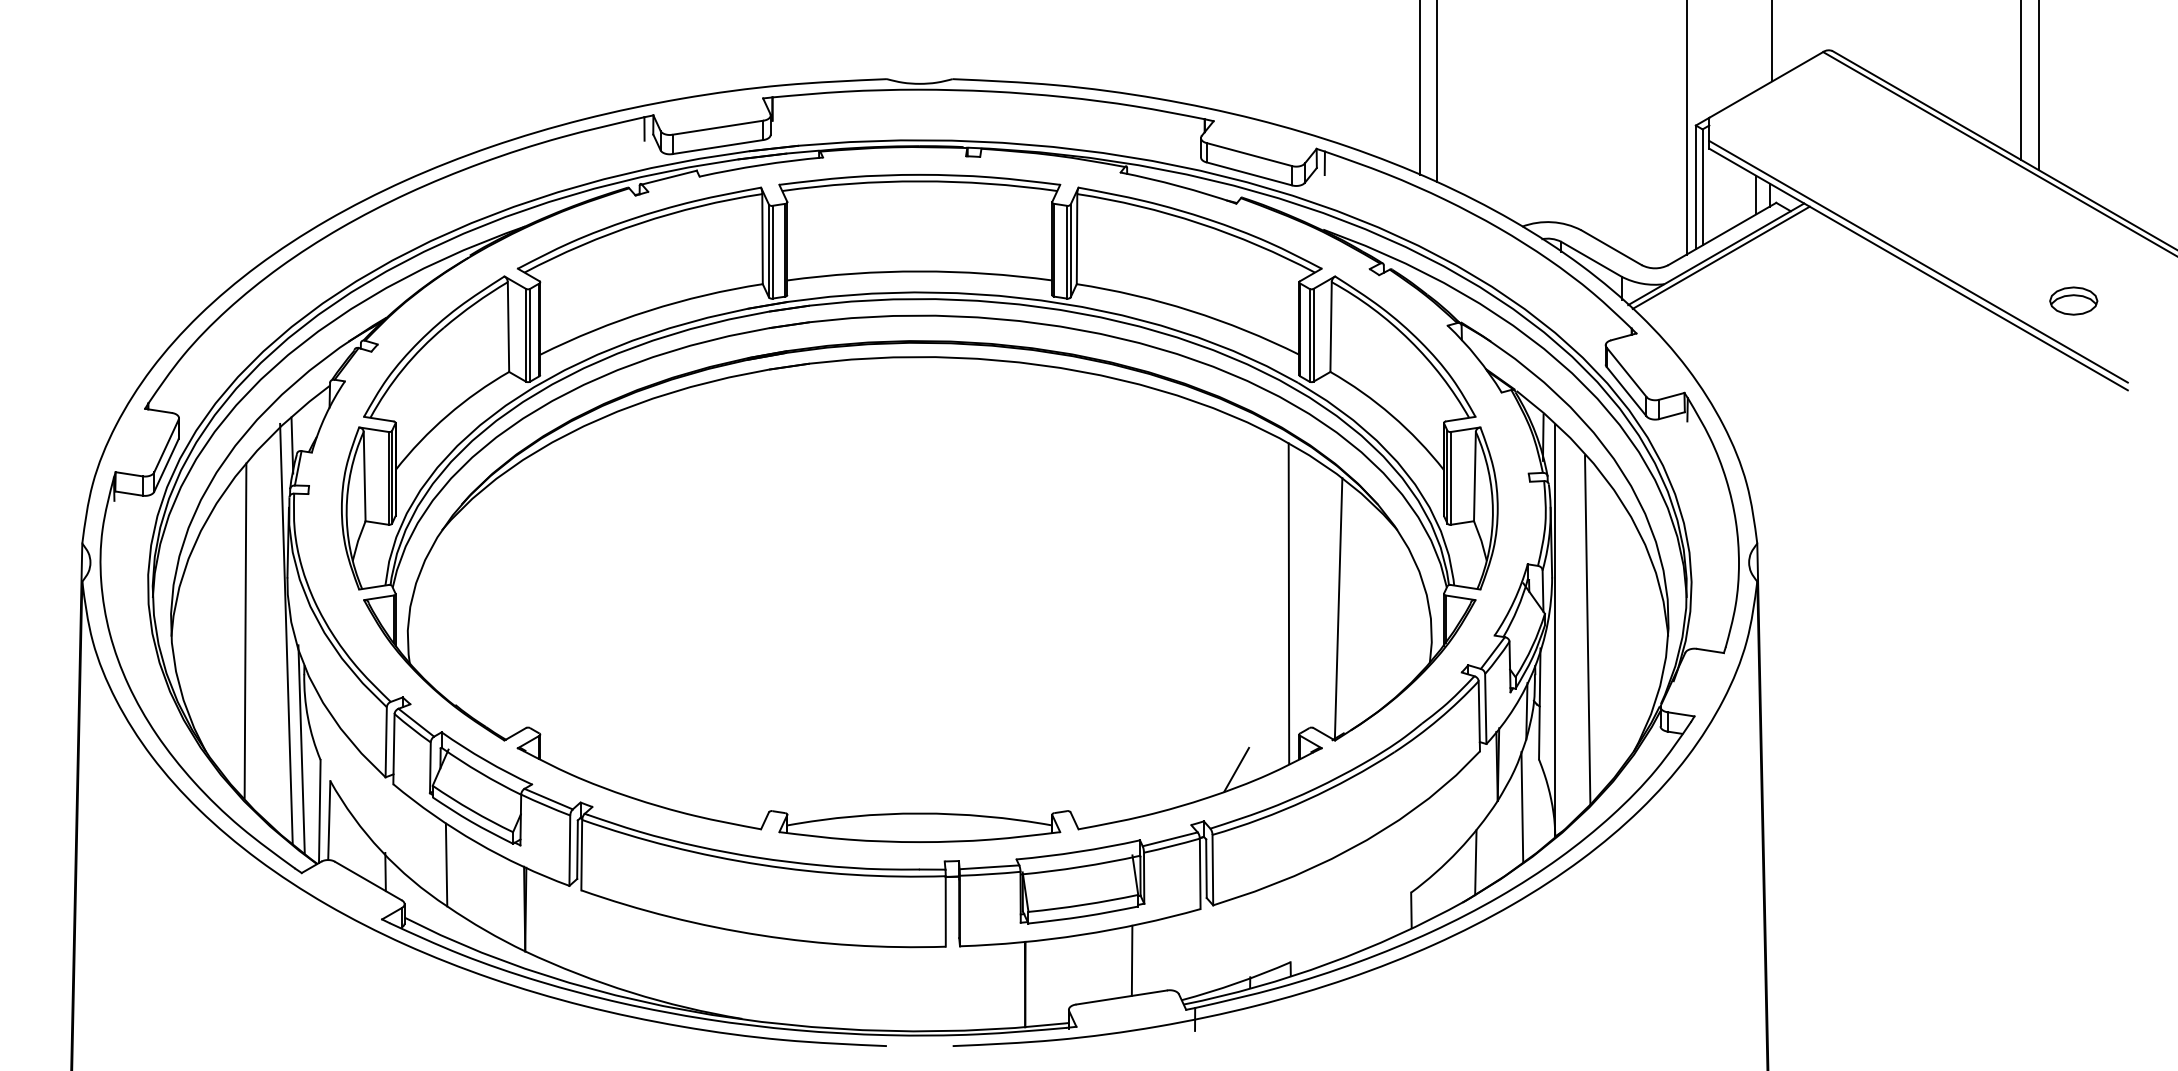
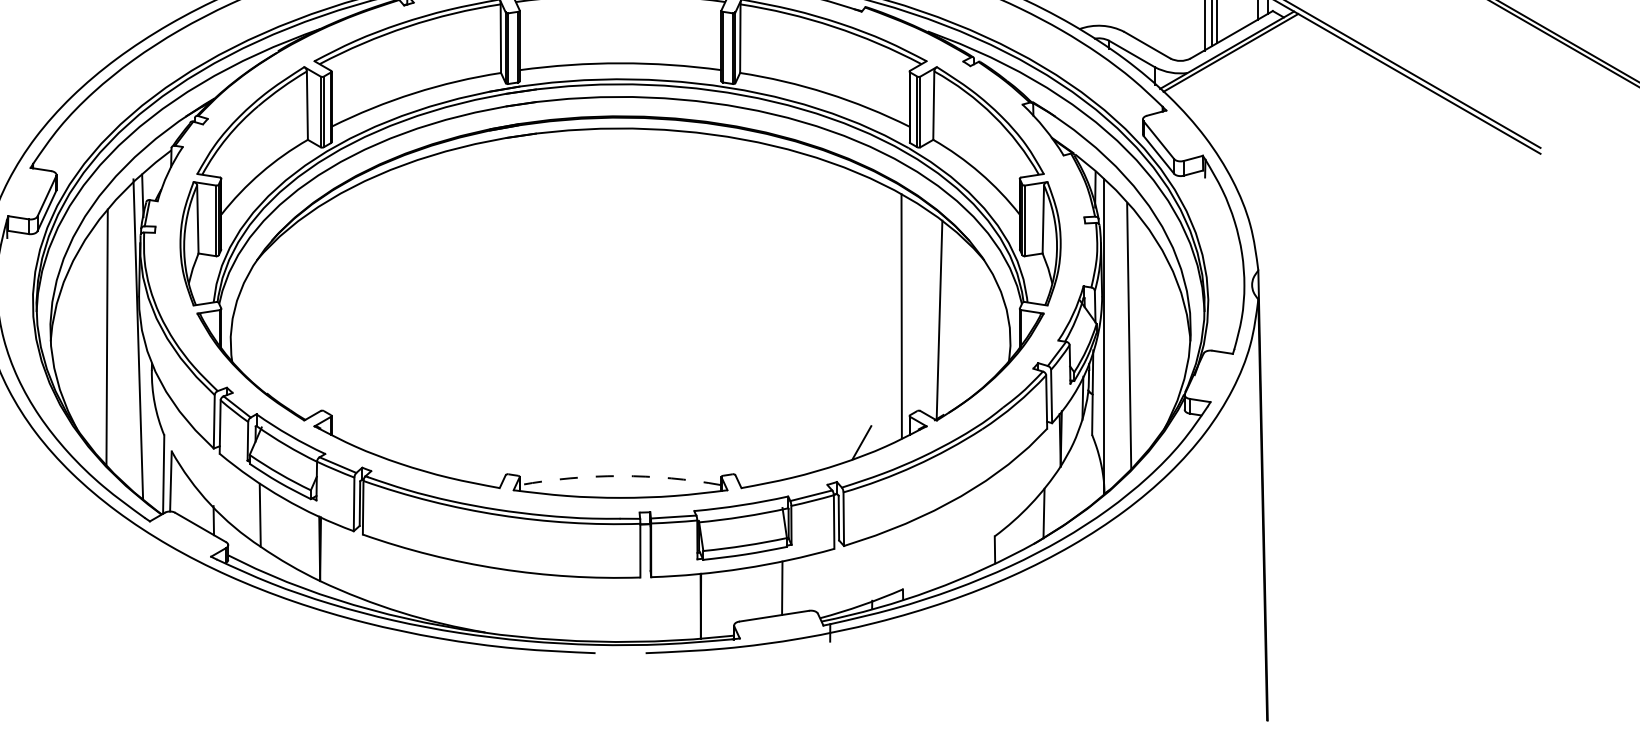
part: (2073, 300) -> (1499, 85), removed
line: (301, 748) -> (149, 426), removed
line: (1522, 807) -> (1079, 471), removed
arc: (919, 813) -> (620, 476), solid -> dashed

